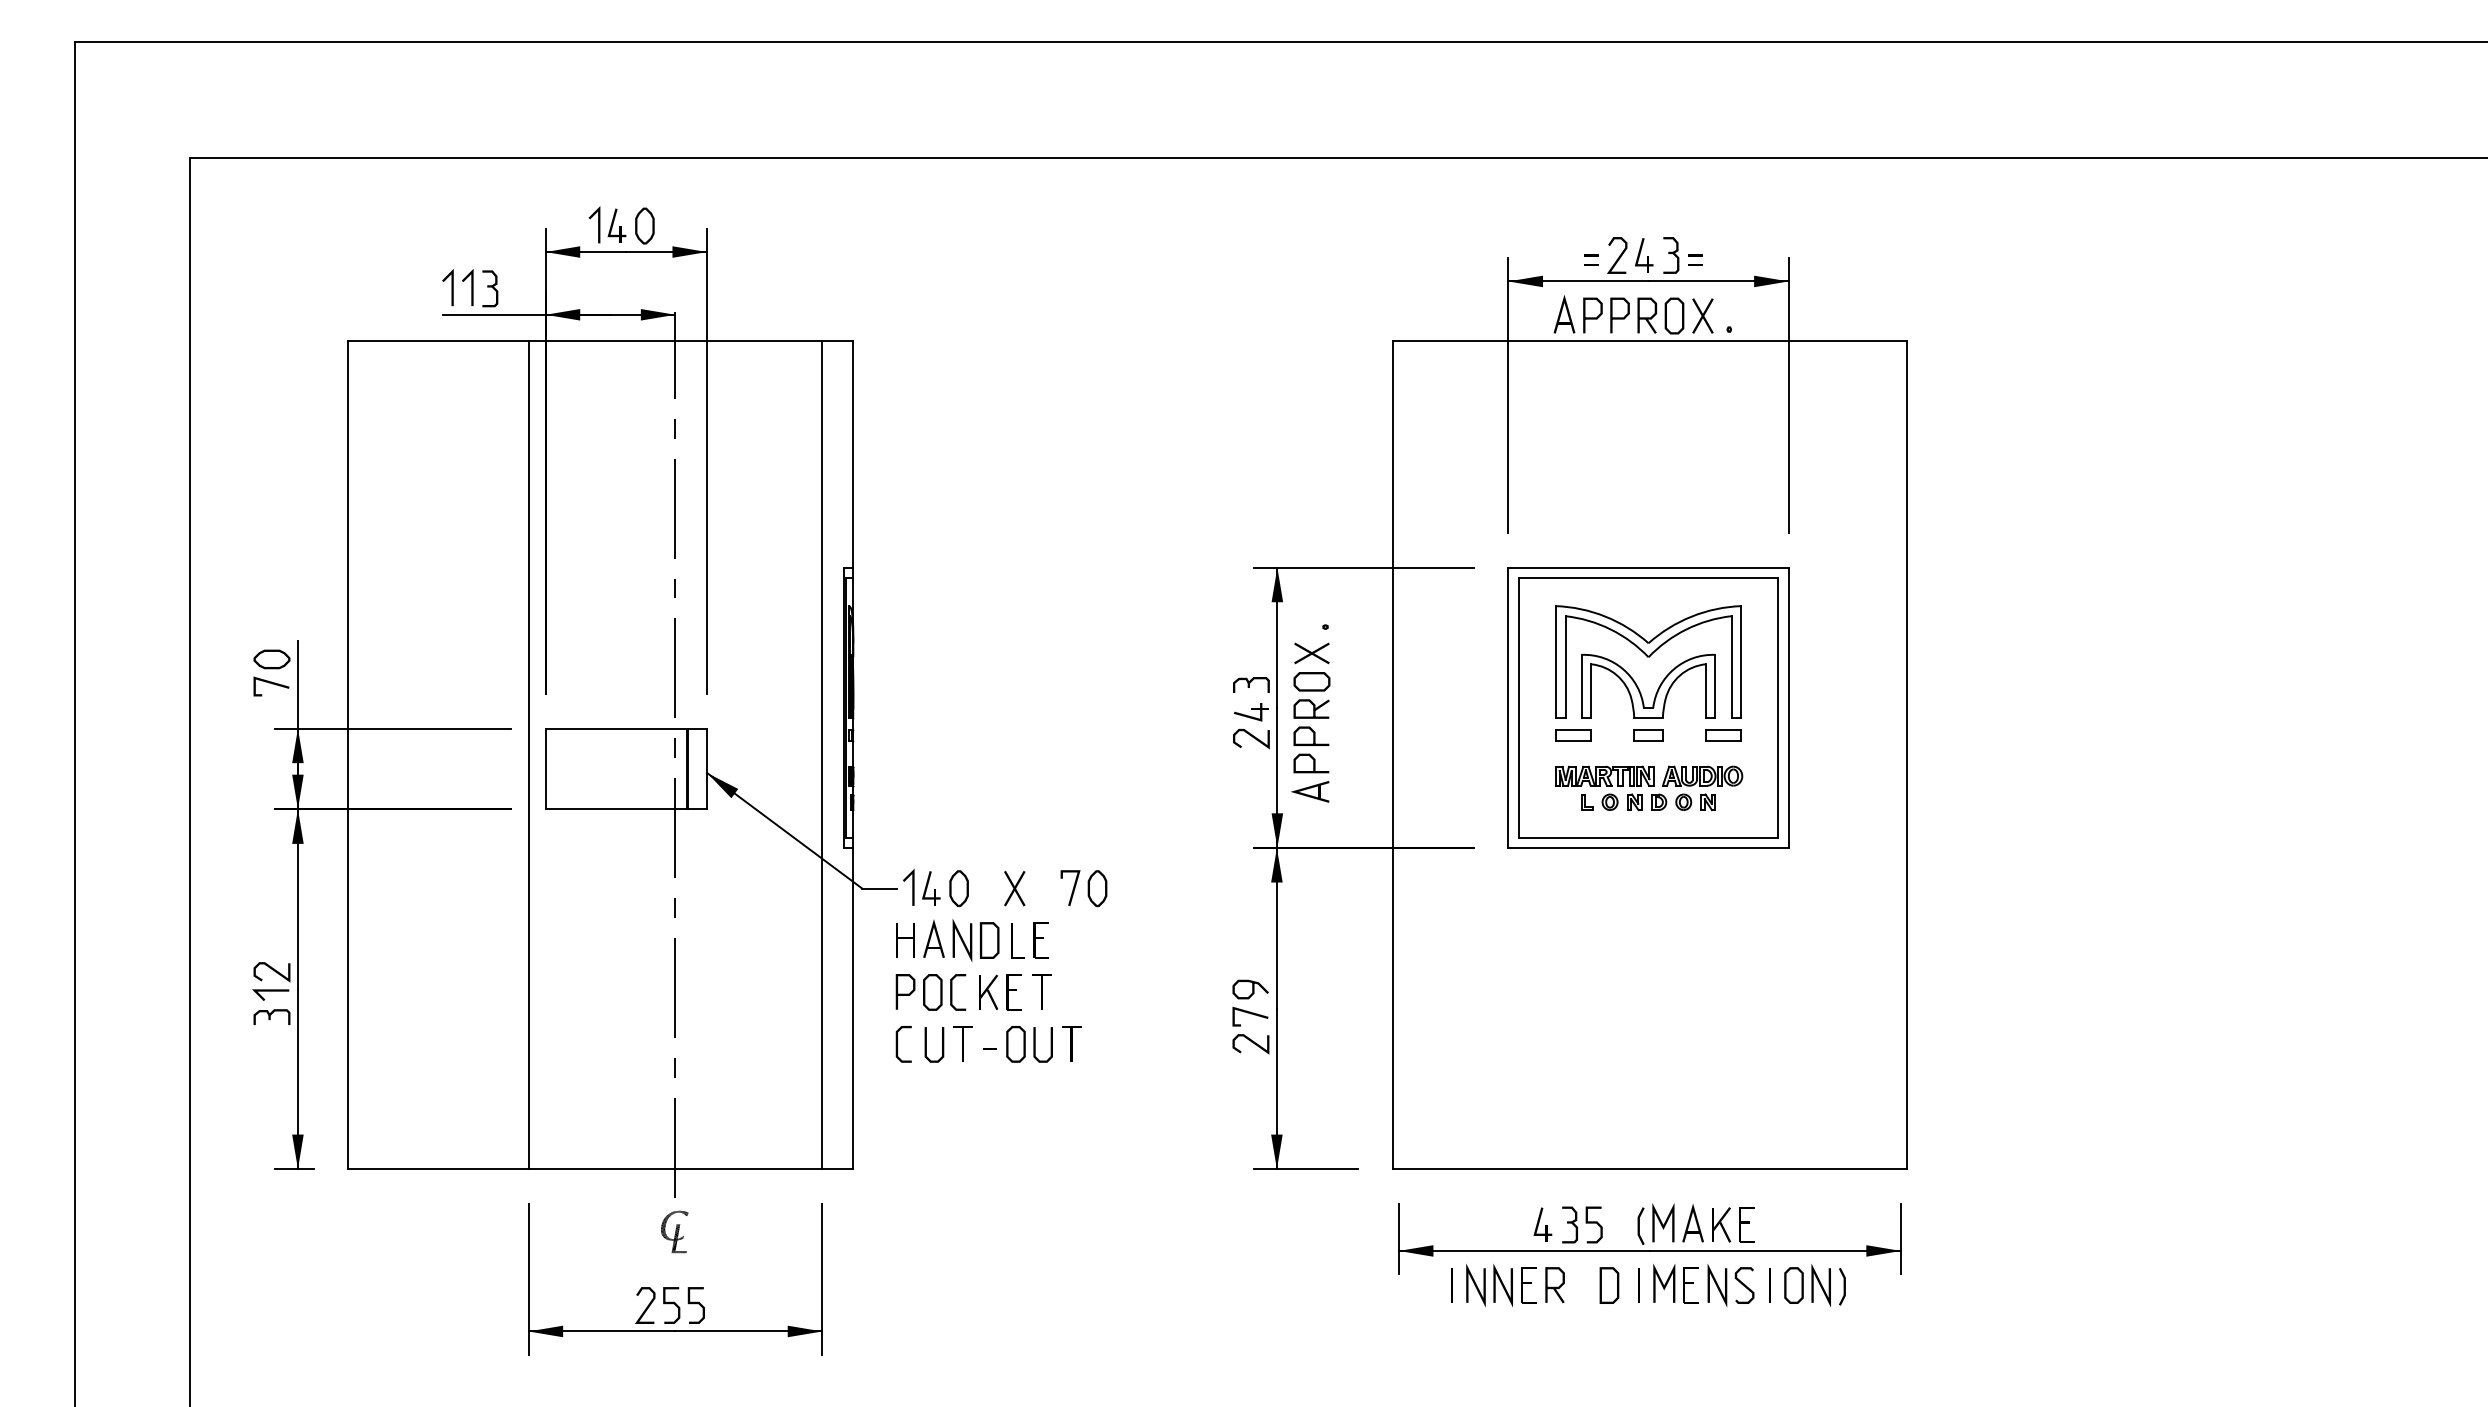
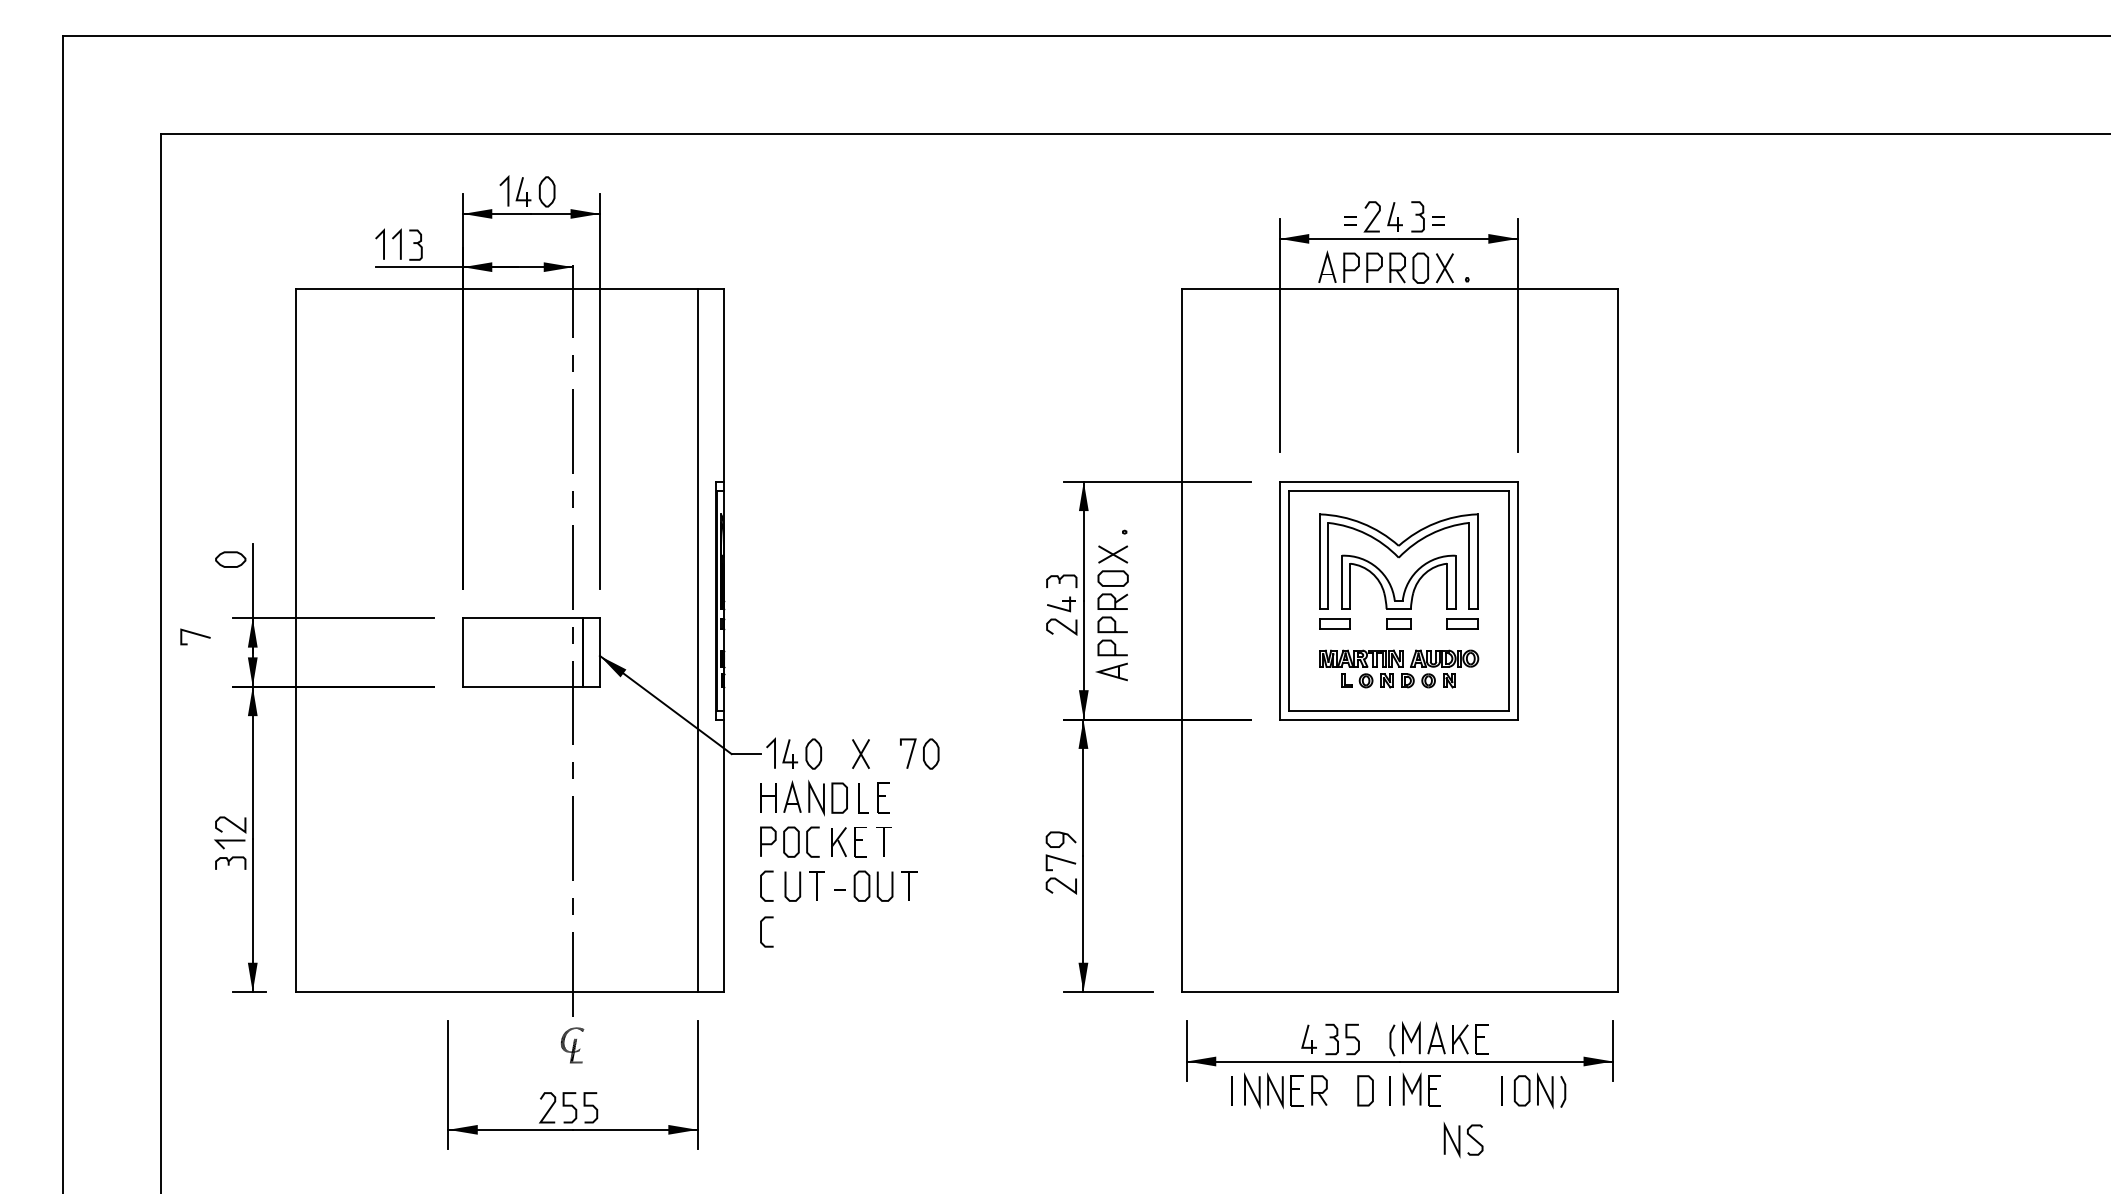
line: (272, 684) -> (196, 635), moved
line: (528, 754) -> (448, 640), removed
curve: (897, 1098) -> (761, 932), added
part: (1730, 1285) -> (1463, 1140), moved

